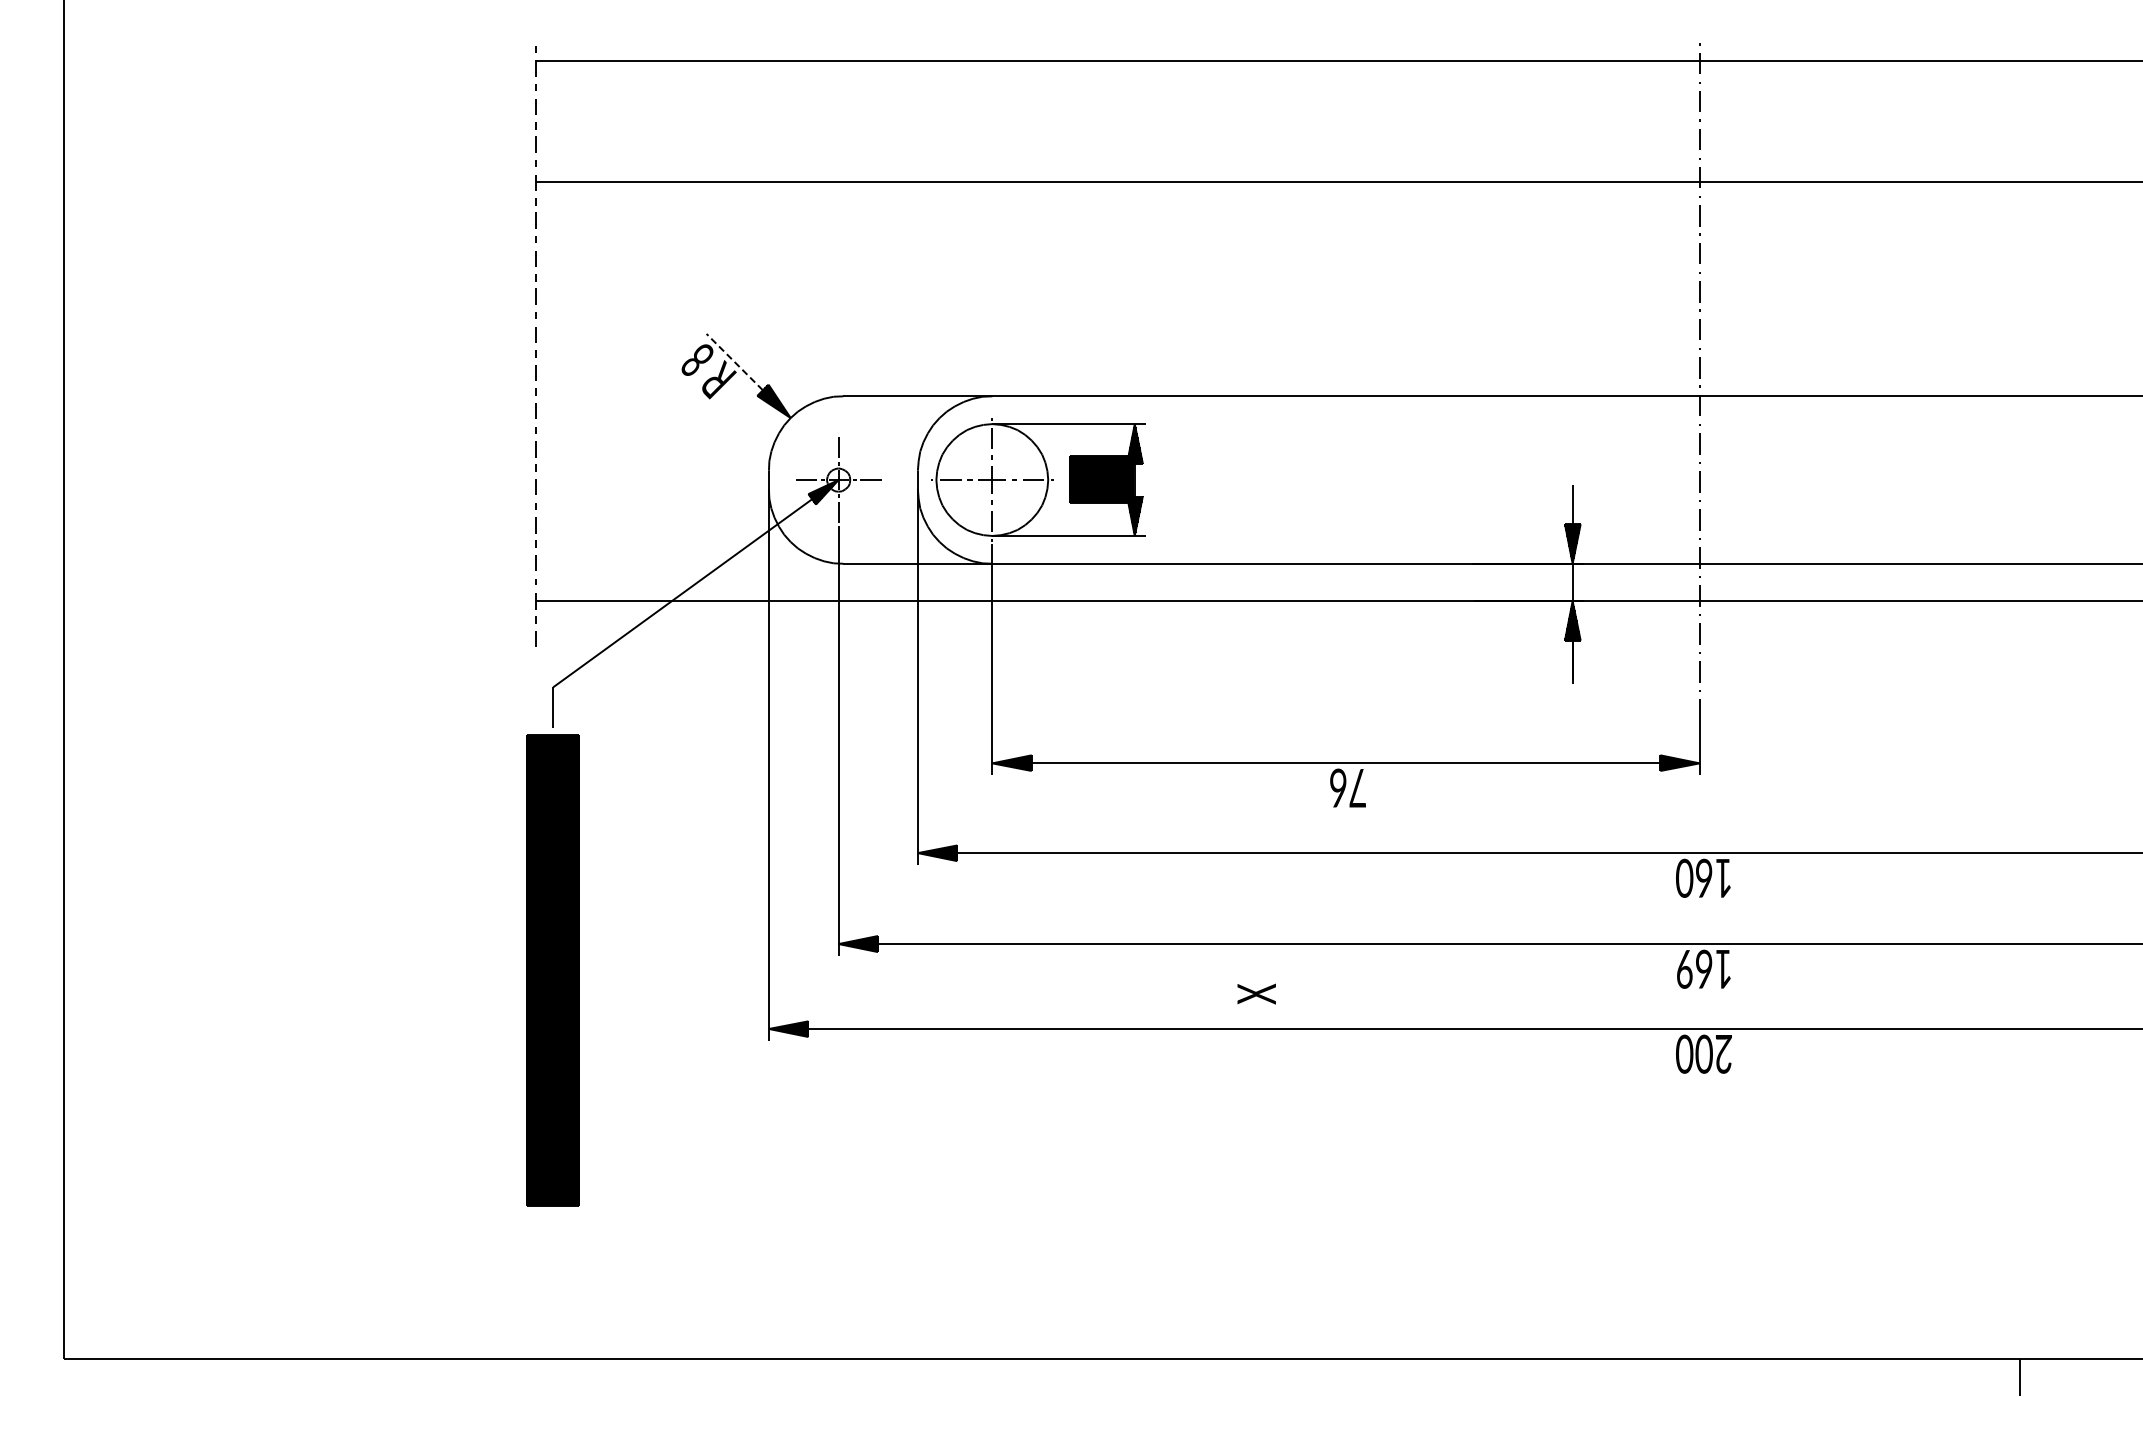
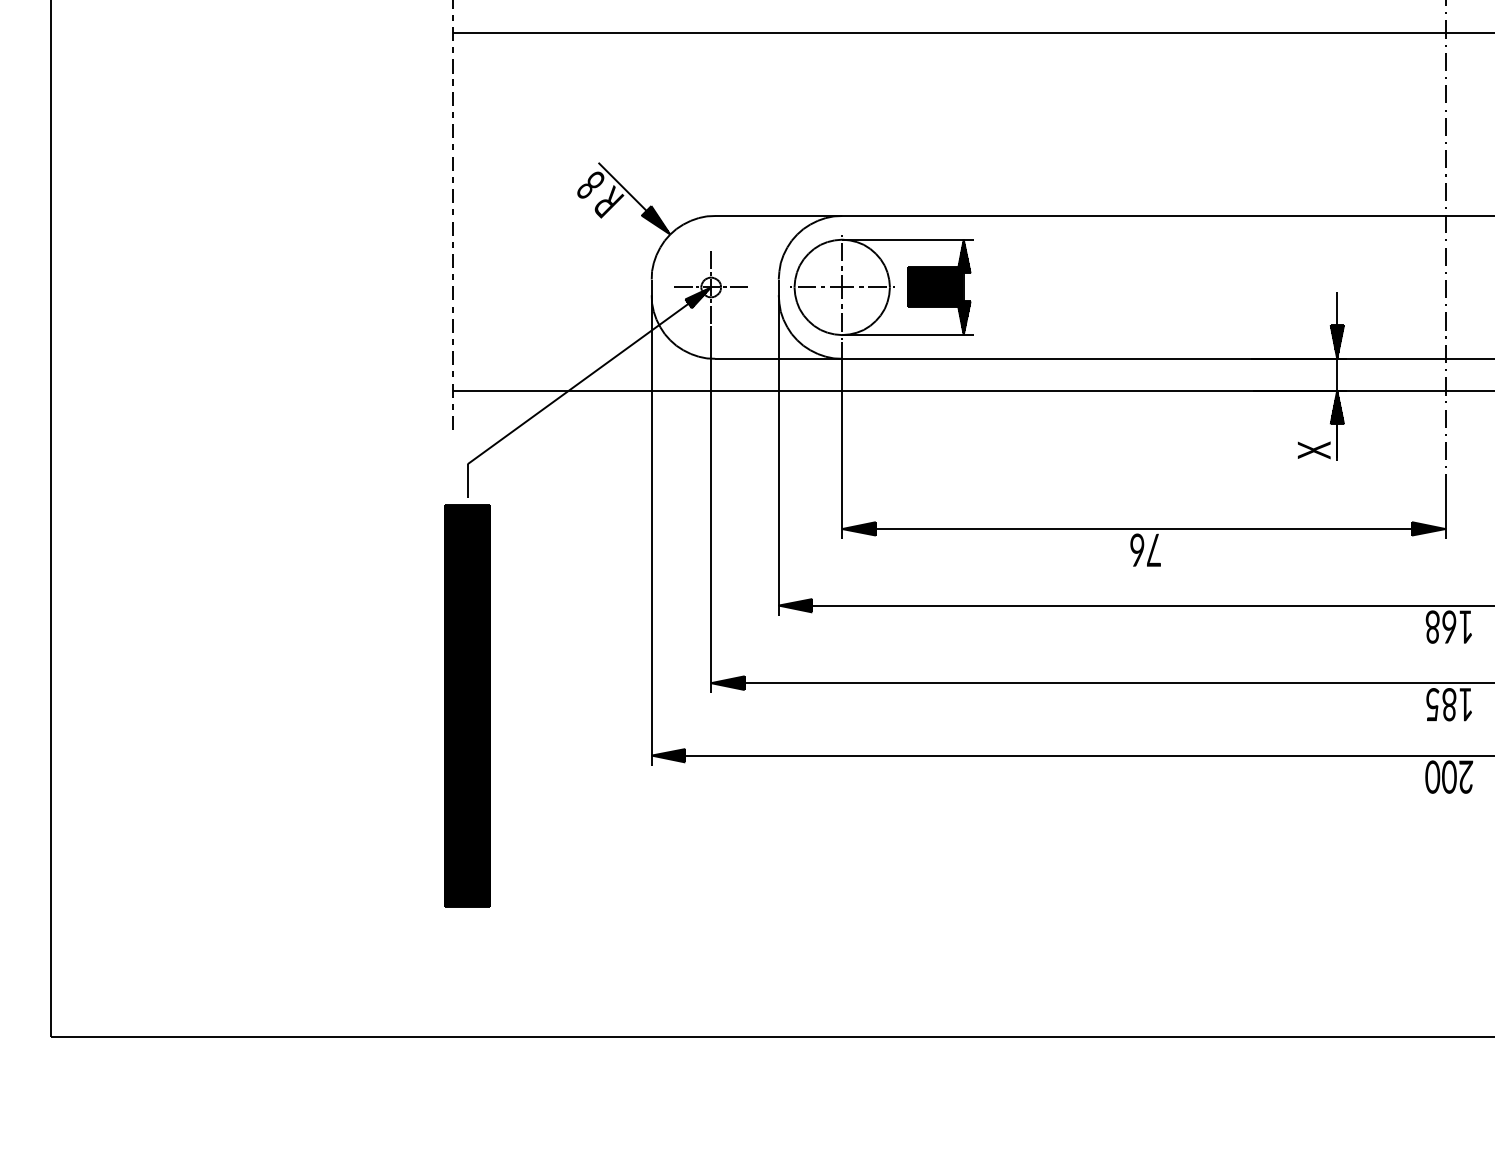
line: (734, 362) -> (622, 187), dashed -> solid
text: (1684, 877) -> (1432, 626), 160 -> 168
text: (1694, 968) -> (1441, 704), 169 -> 185
text: (1256, 993) -> (1314, 449), moved

